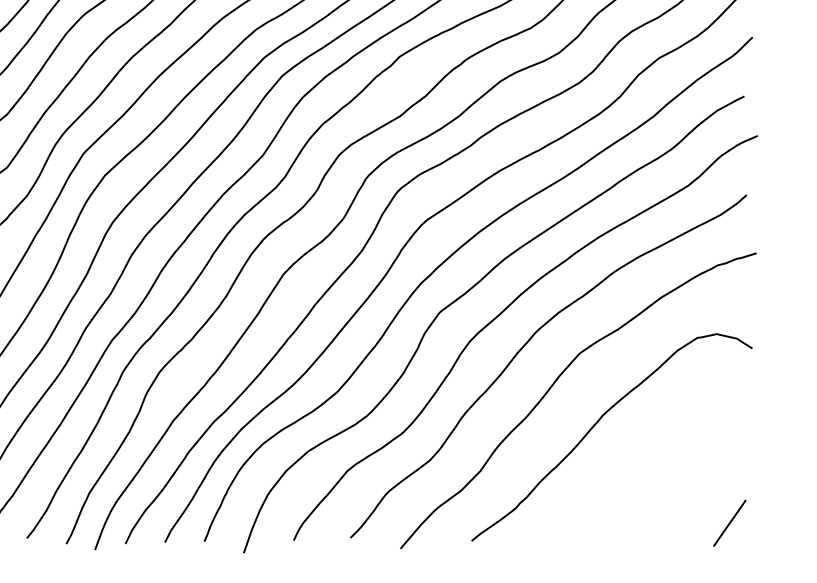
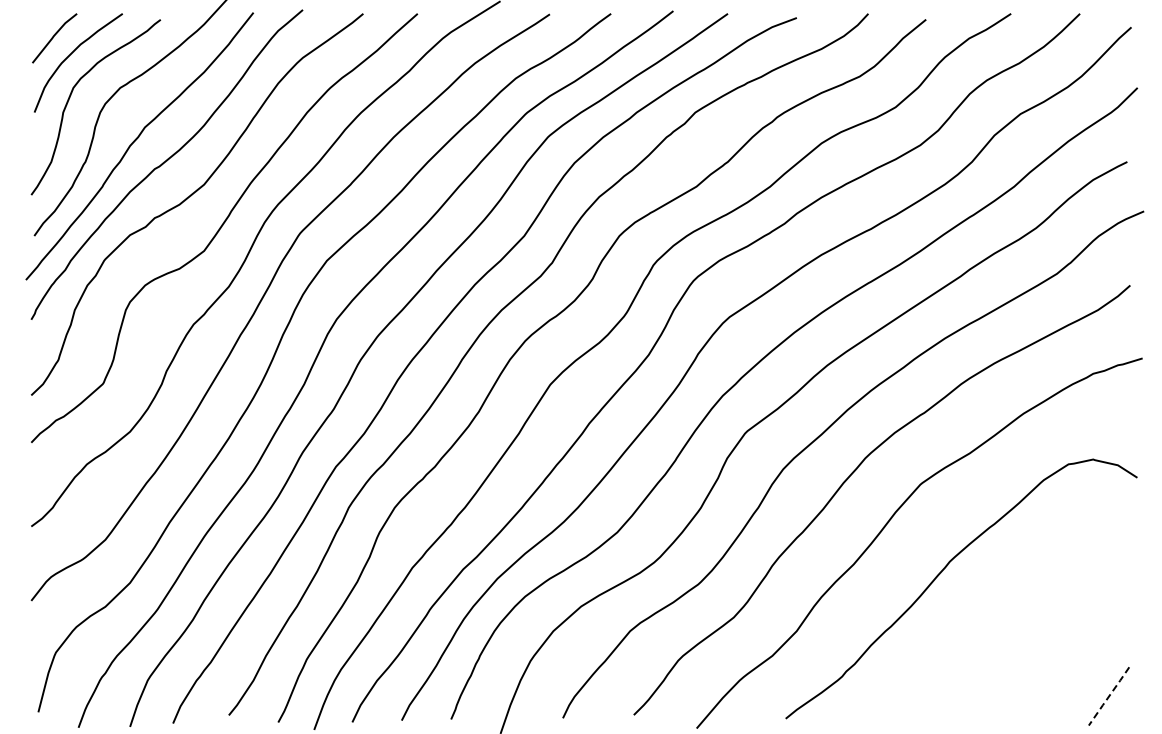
line: (730, 523) -> (1109, 696), solid -> dashed

